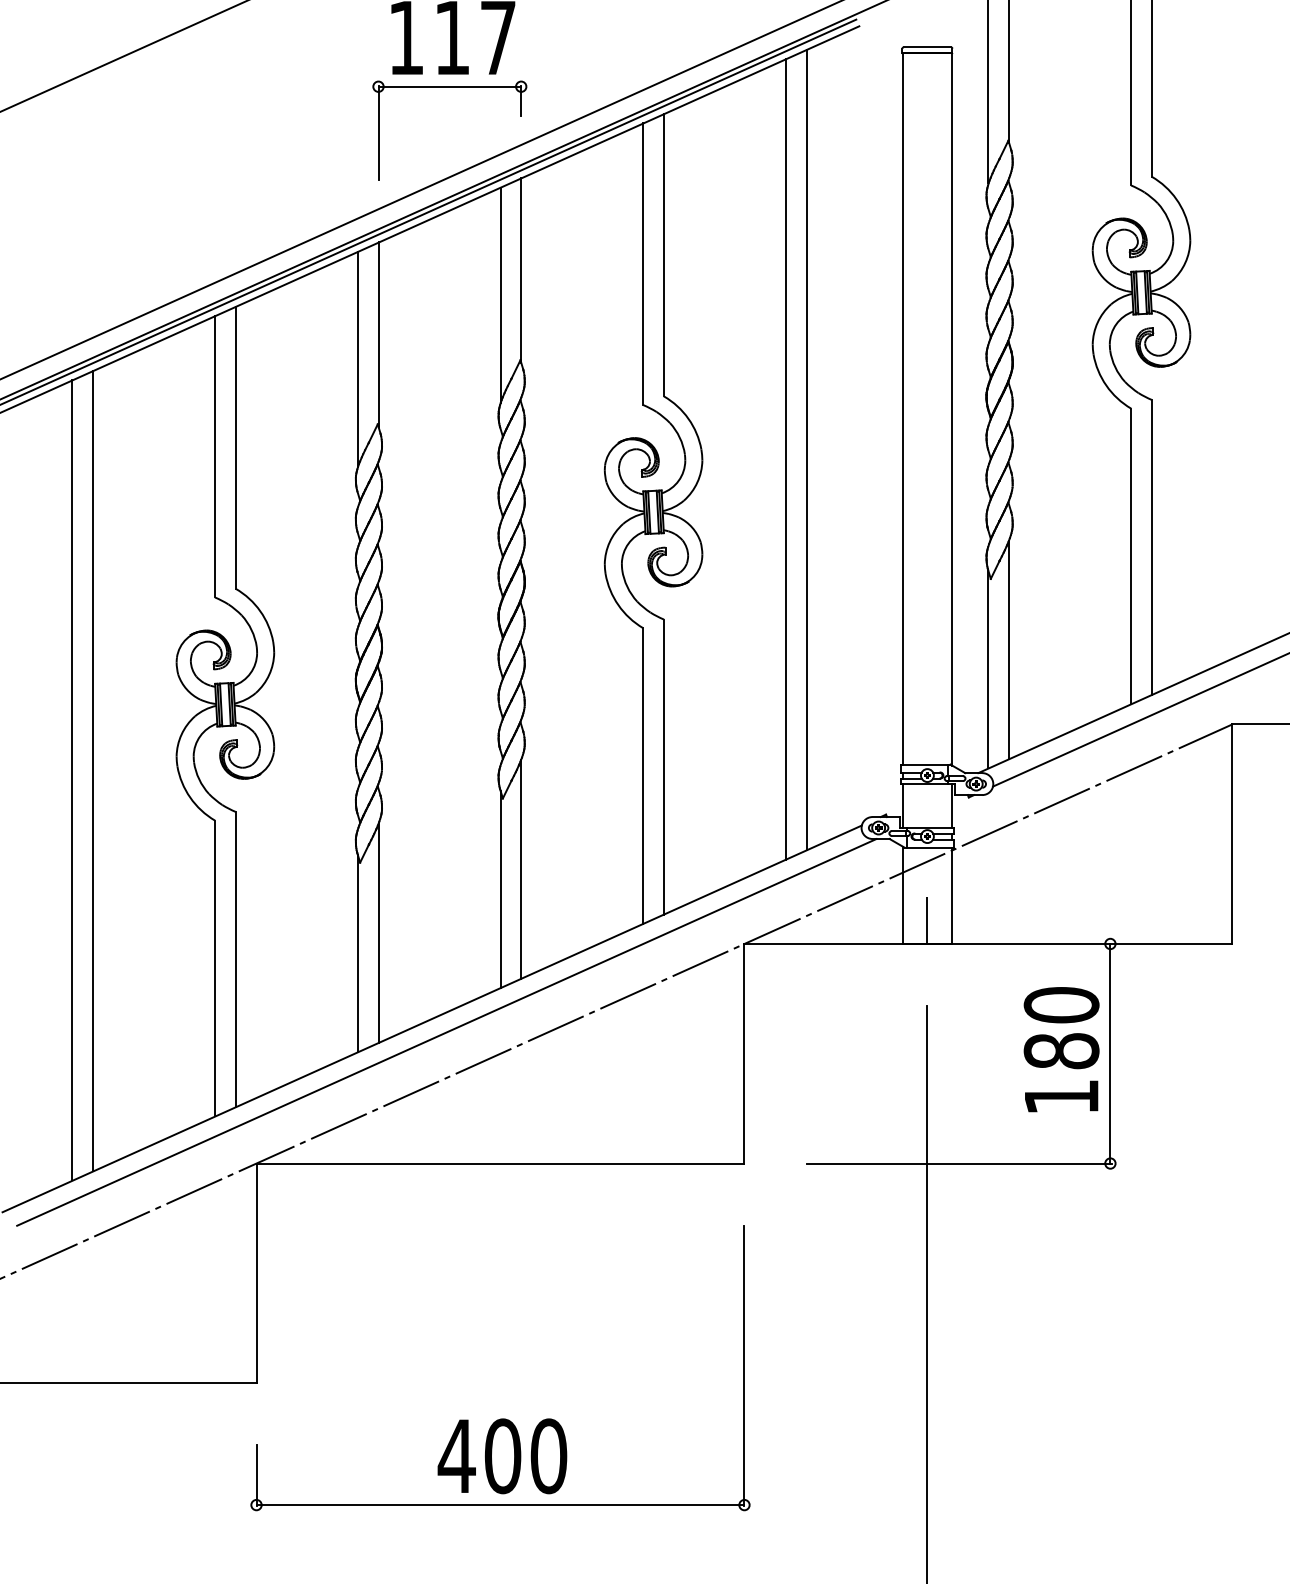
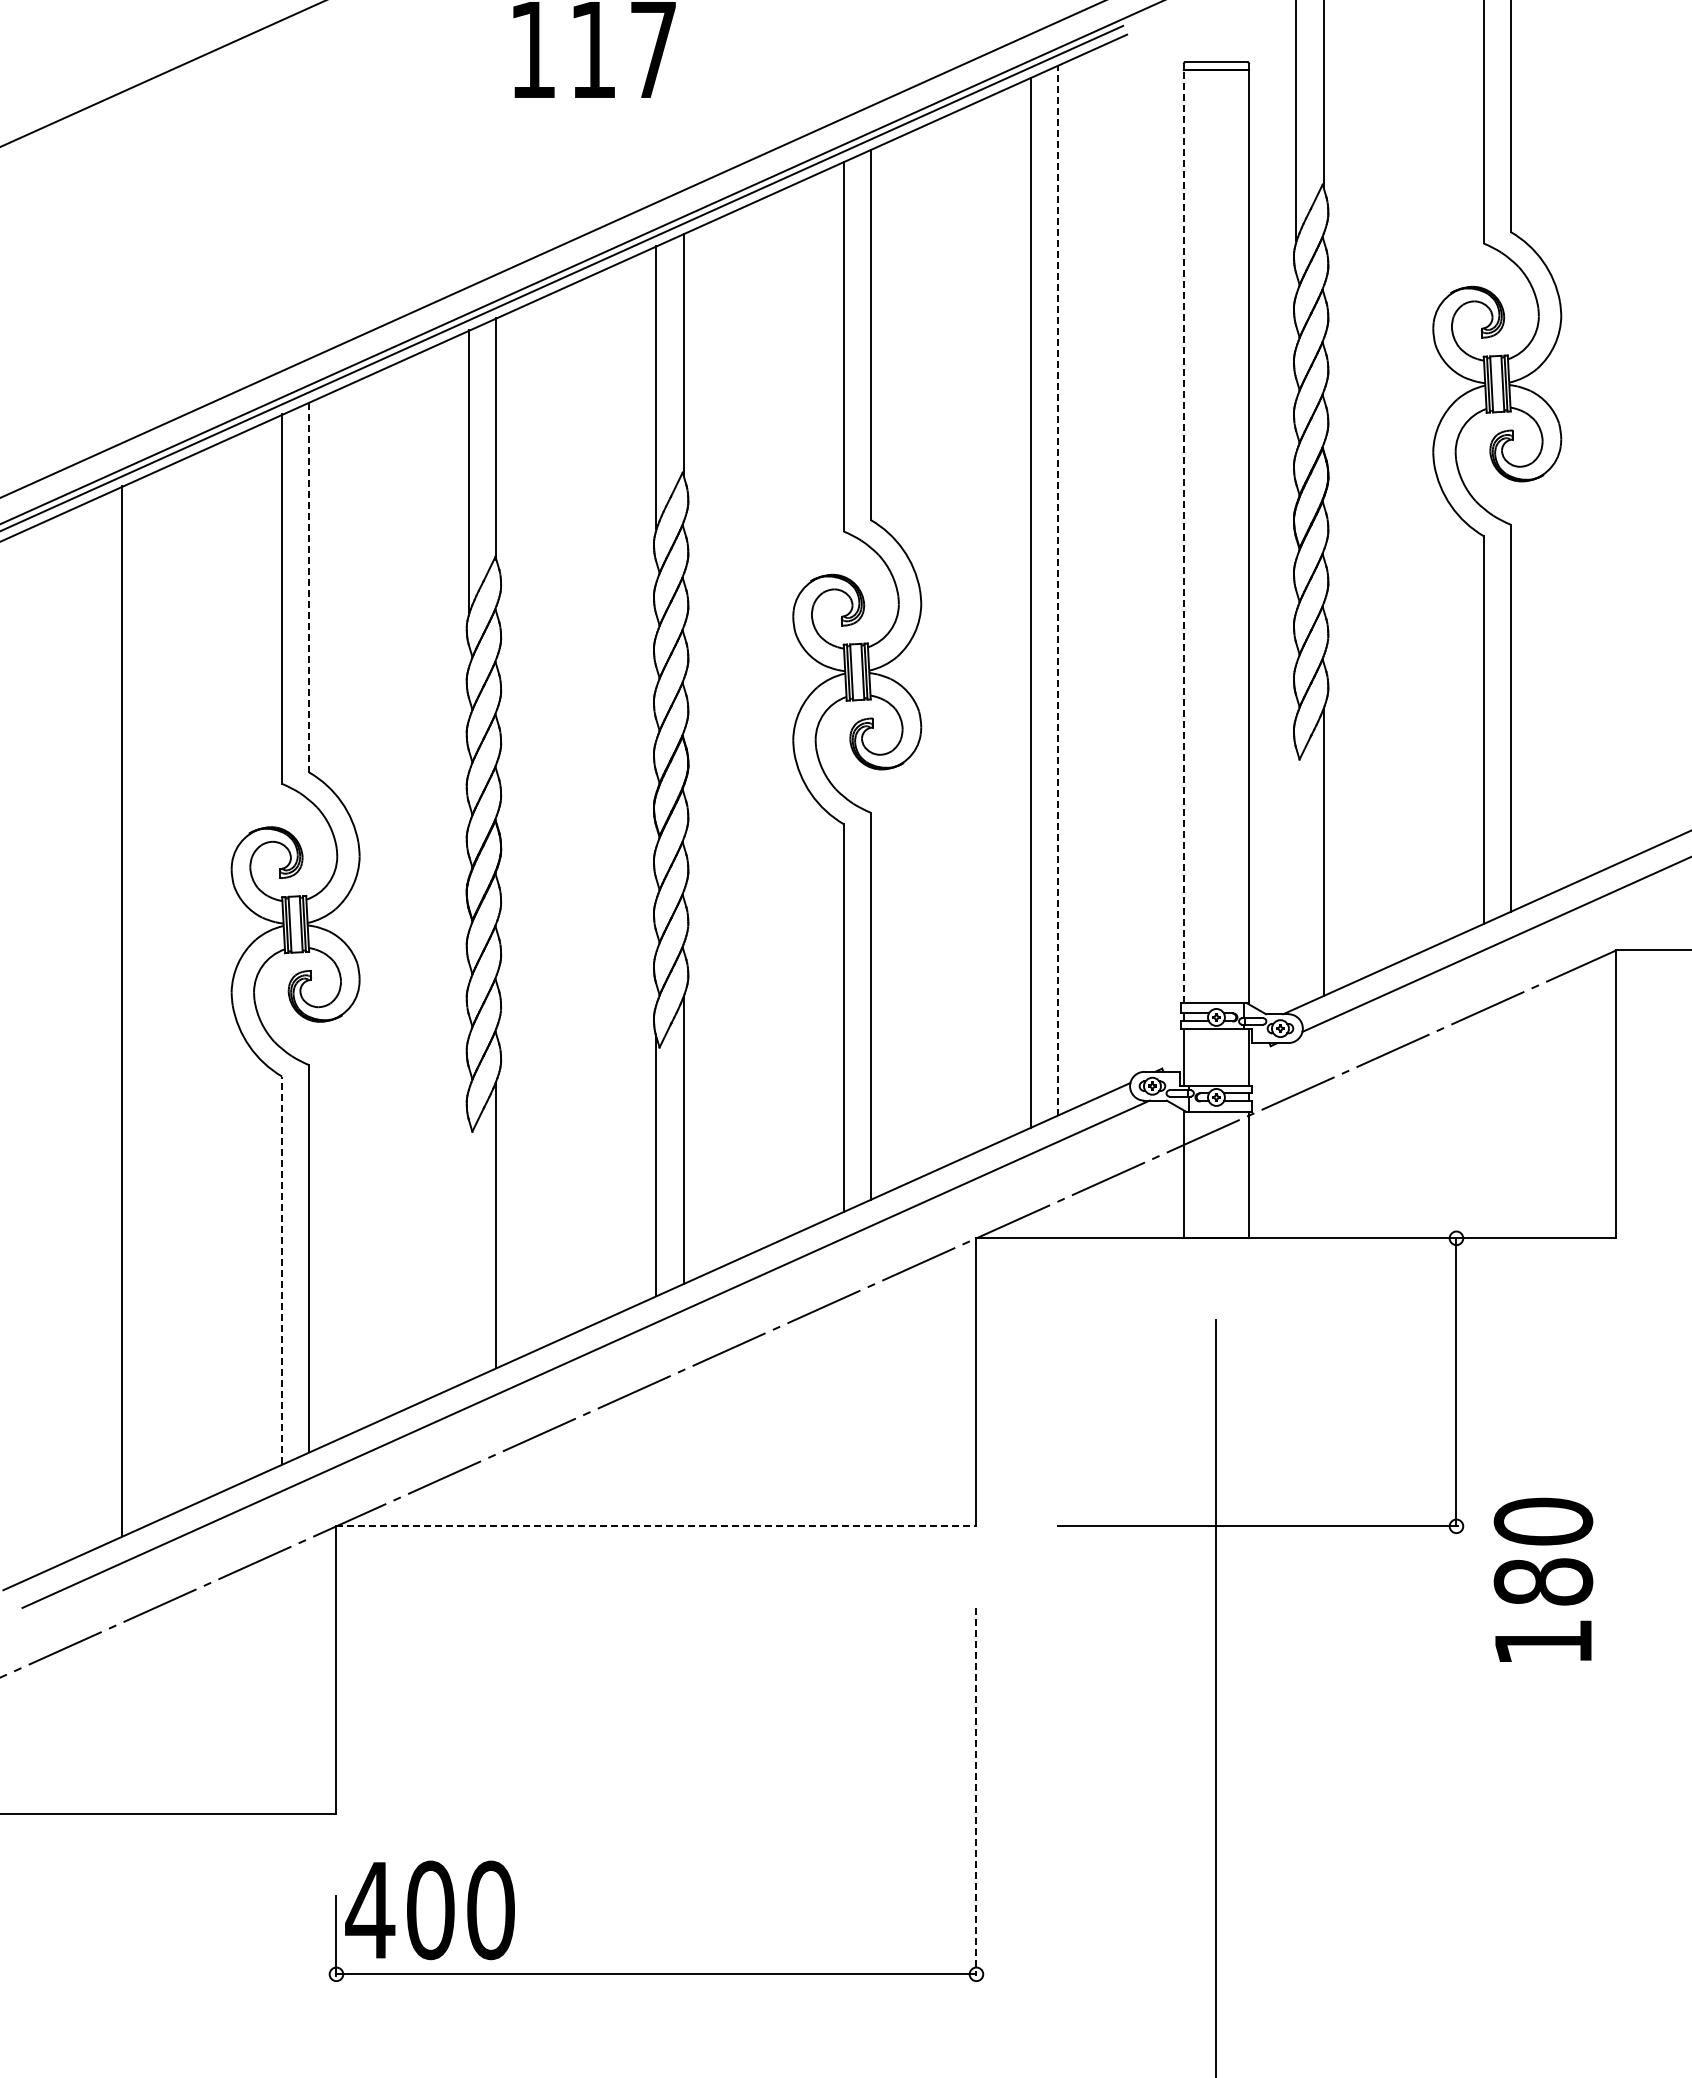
part: (449, 87) -> (589, 114), removed
line: (903, 408) -> (1184, 536), solid -> dashed
line: (235, 447) -> (309, 586), solid -> dashed
line: (807, 450) -> (1058, 590), solid -> dashed
line: (988, 669) -> (1296, 878), removed
line: (72, 780) -> (94, 1023), removed
line: (927, 920) -> (1216, 1207), removed
line: (357, 953) -> (469, 1250), removed
line: (215, 968) -> (282, 1270), solid -> dashed
text: (1061, 1049) -> (1543, 1579), moved
line: (500, 1163) -> (656, 1526), solid -> dashed
line: (744, 1366) -> (976, 1792), solid -> dashed
text: (502, 1456) -> (429, 1910), moved

